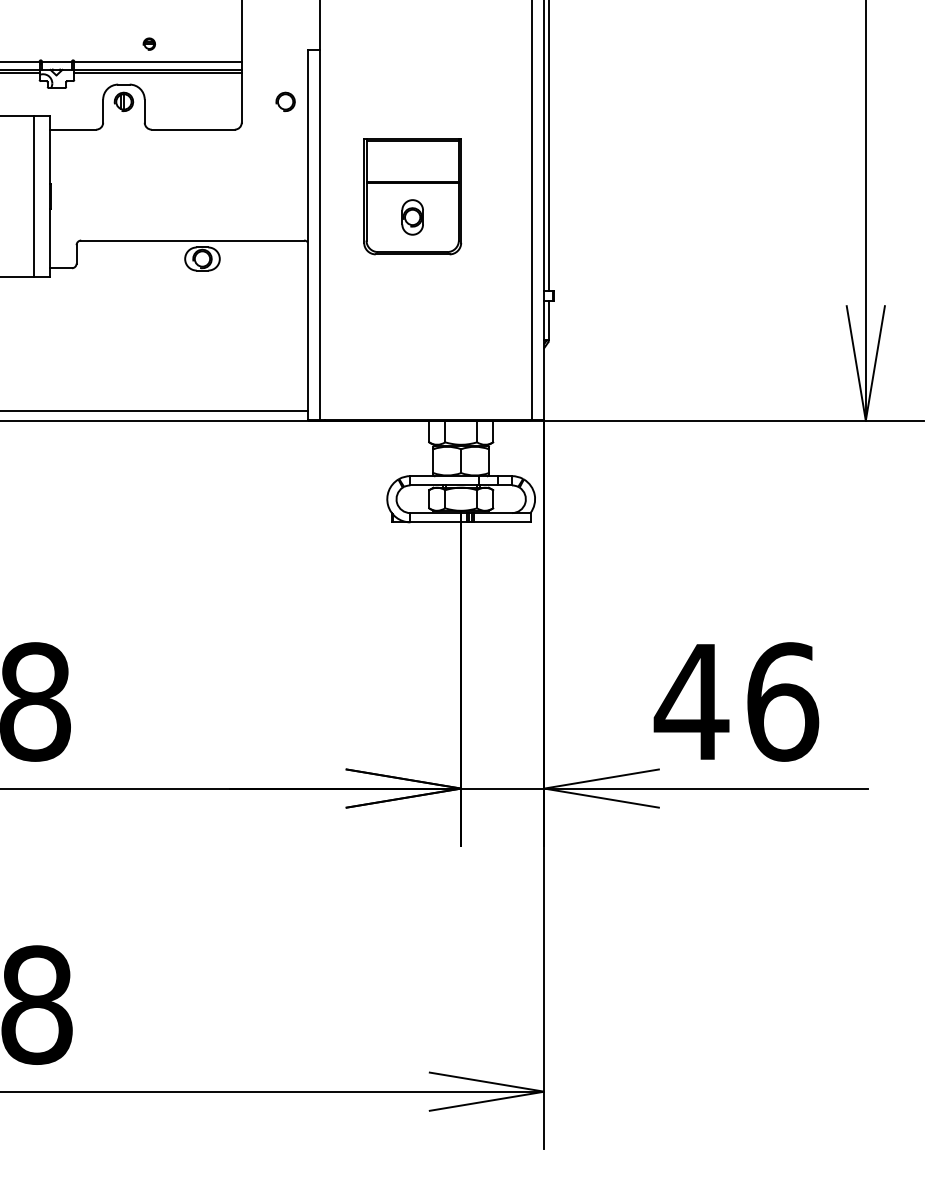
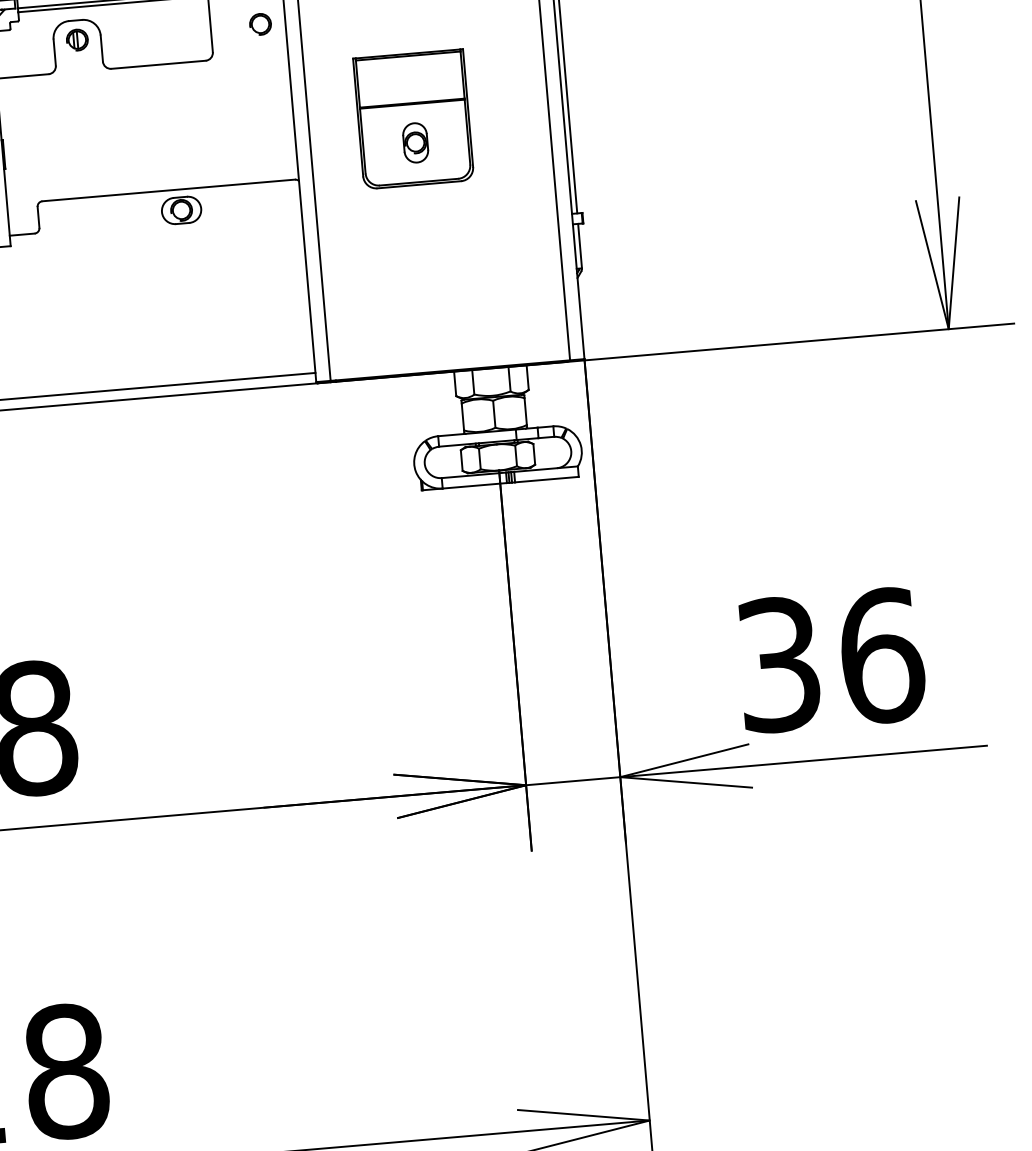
text: (691, 701) -> (778, 664), 46 -> 36

